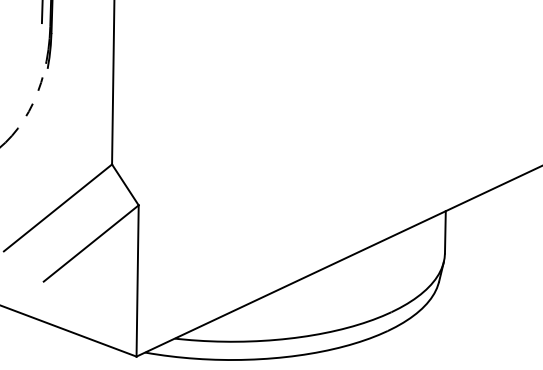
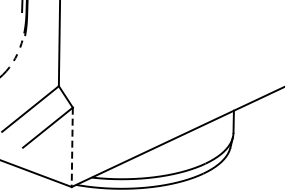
line: (138, 281) -> (72, 147), solid -> dashed

